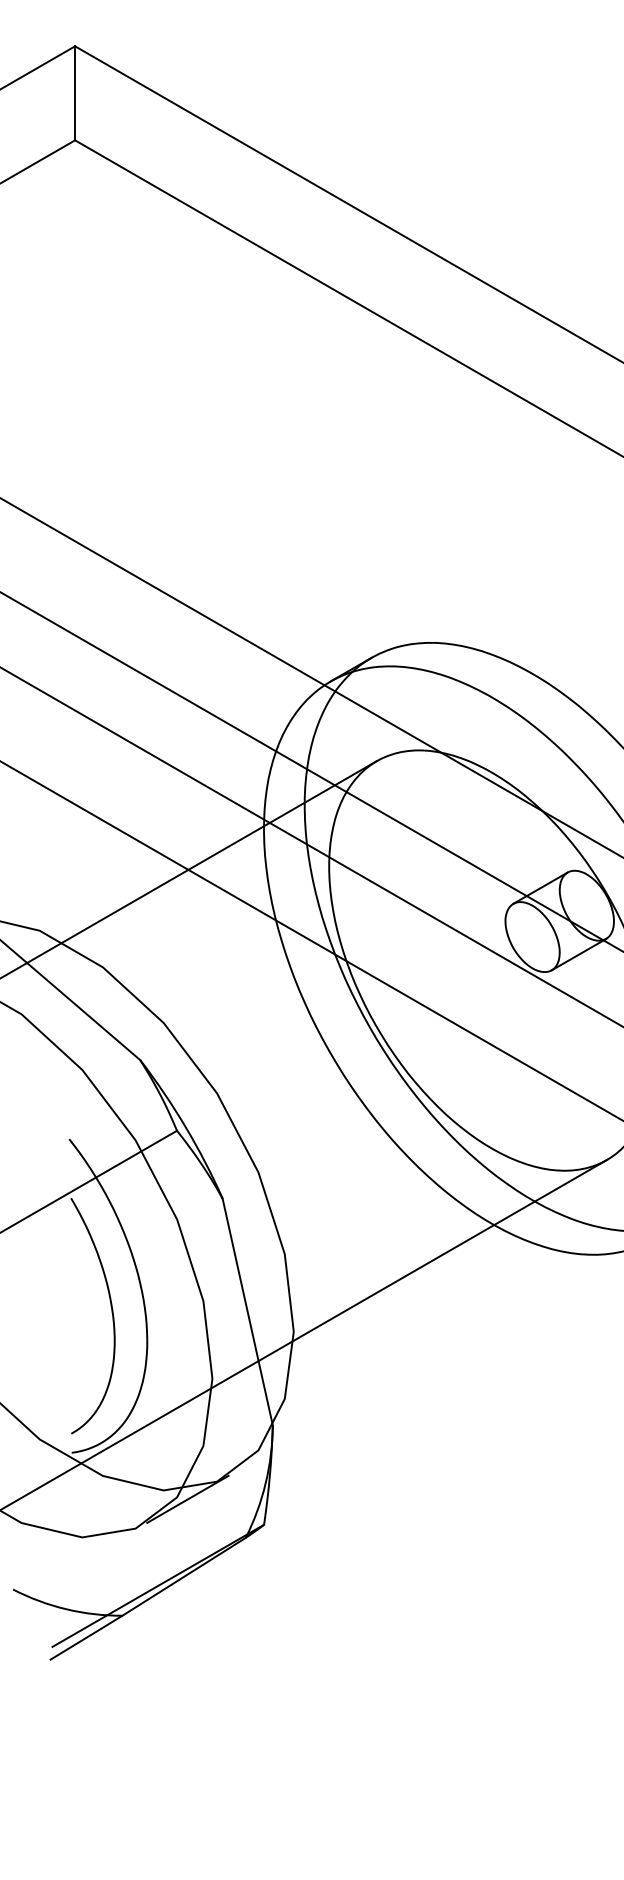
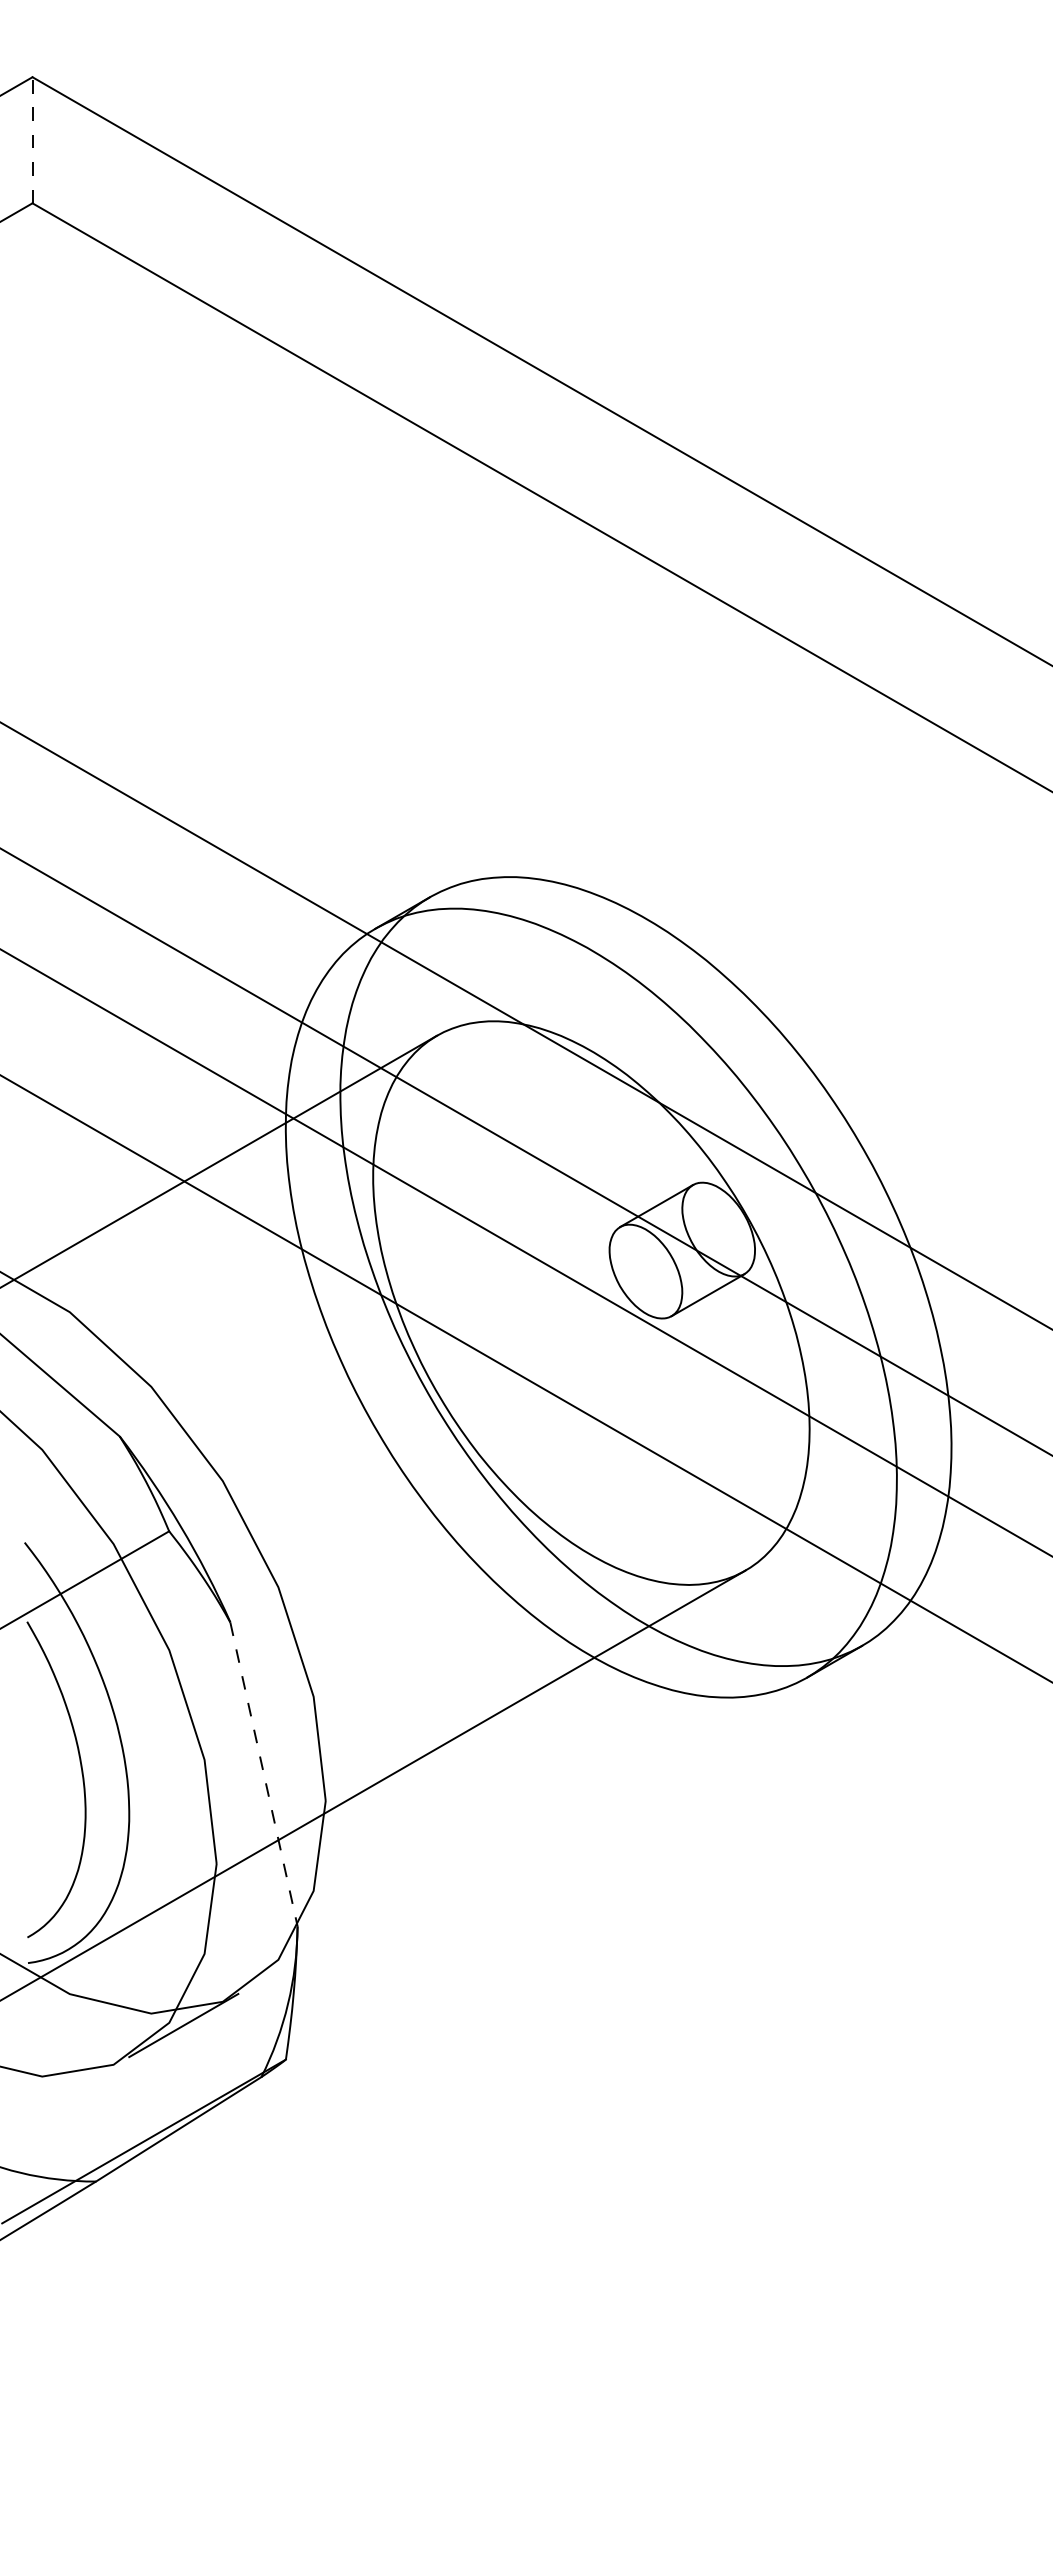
line: (75, 92) -> (32, 139), solid -> dashed
line: (247, 1312) -> (263, 1774), solid -> dashed

